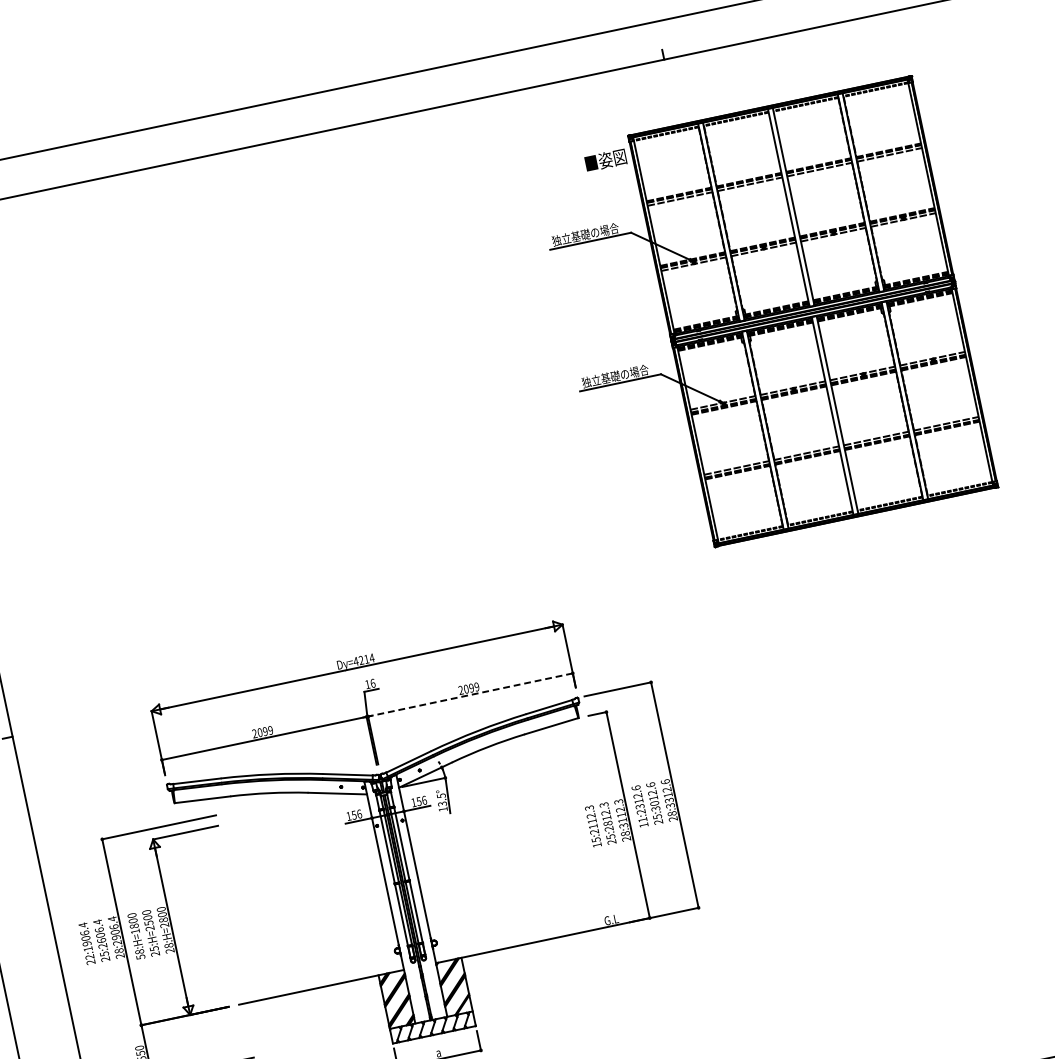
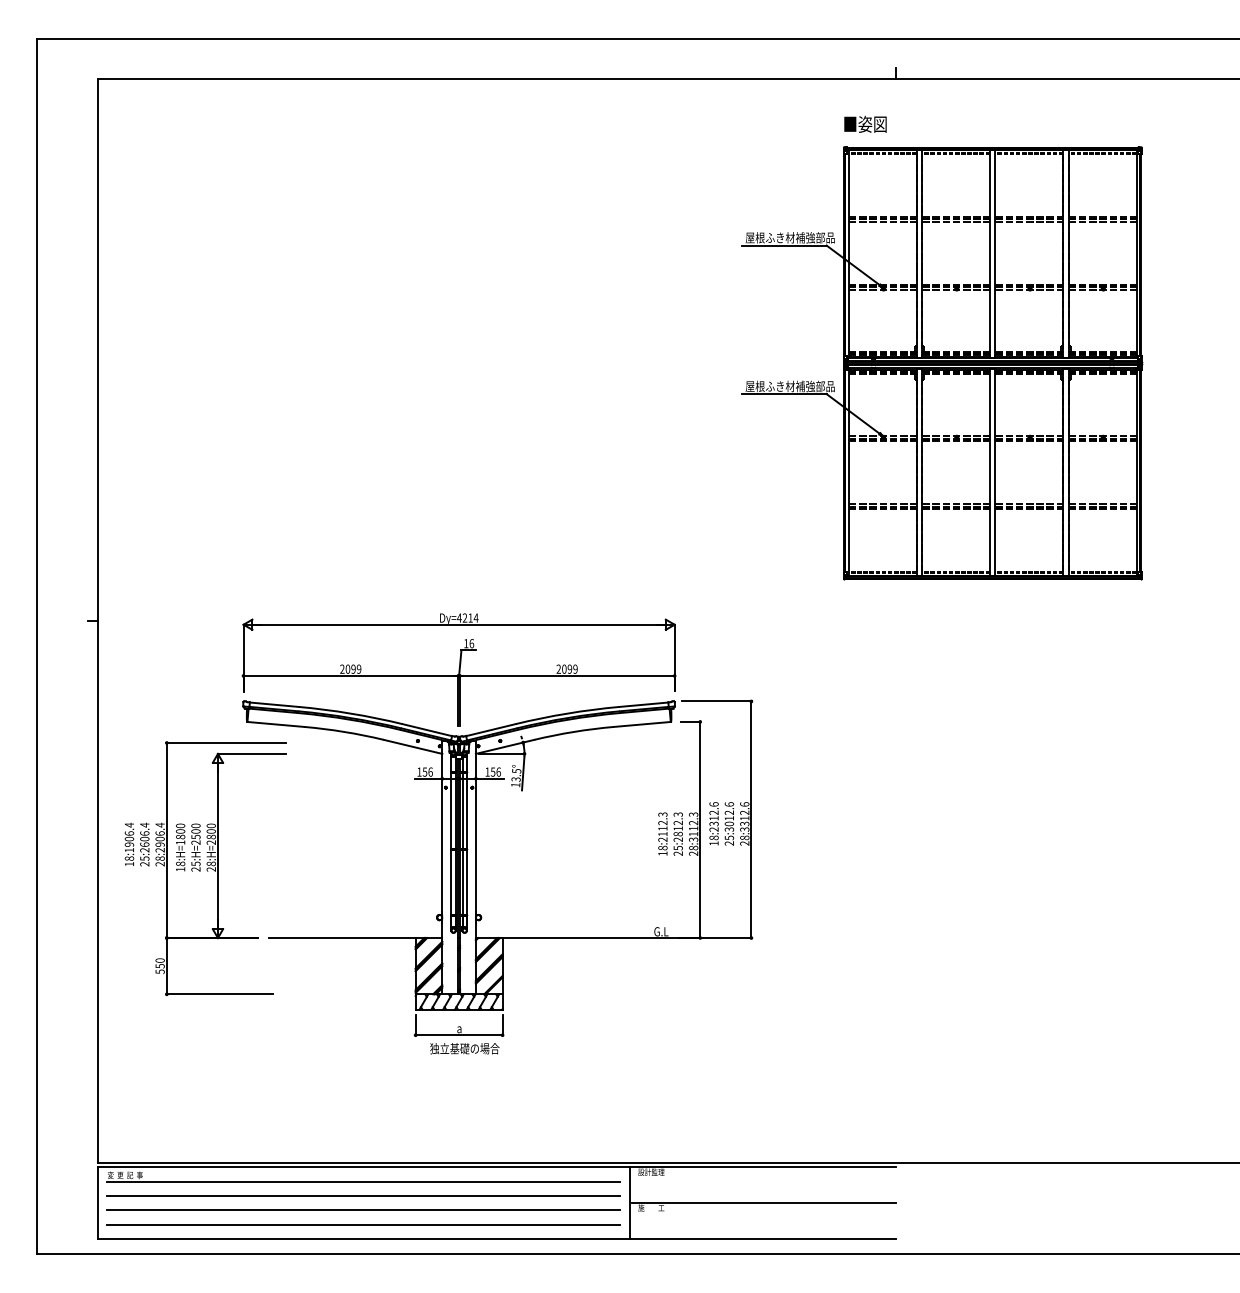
text: (605, 159) -> (865, 123), moved
text: (594, 232) -> (789, 237), 独立基礎の場合 -> 屋根ふき材補強部品
text: (624, 374) -> (789, 386), 独立基礎の場合 -> 屋根ふき材補強部品
line: (469, 694) -> (566, 675), dashed -> solid
text: (642, 819) -> (713, 837), 11:2312.6 -> 18:2312.6
text: (595, 839) -> (662, 847), 15:2112.3 -> 18:2112.3
text: (140, 957) -> (180, 869), 58:H=1800 -> 18:H=1800
text: (90, 959) -> (129, 861), 22:1906.4 -> 18:1906.4

